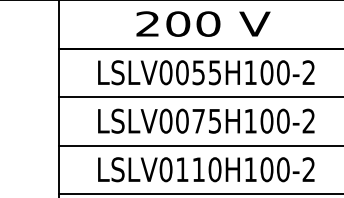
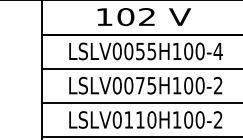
text: (177, 24) -> (125, 17), 200 -> 102
text: (307, 71) -> (217, 50), LSLV0055H100-2 -> LSLV0055H100-4

